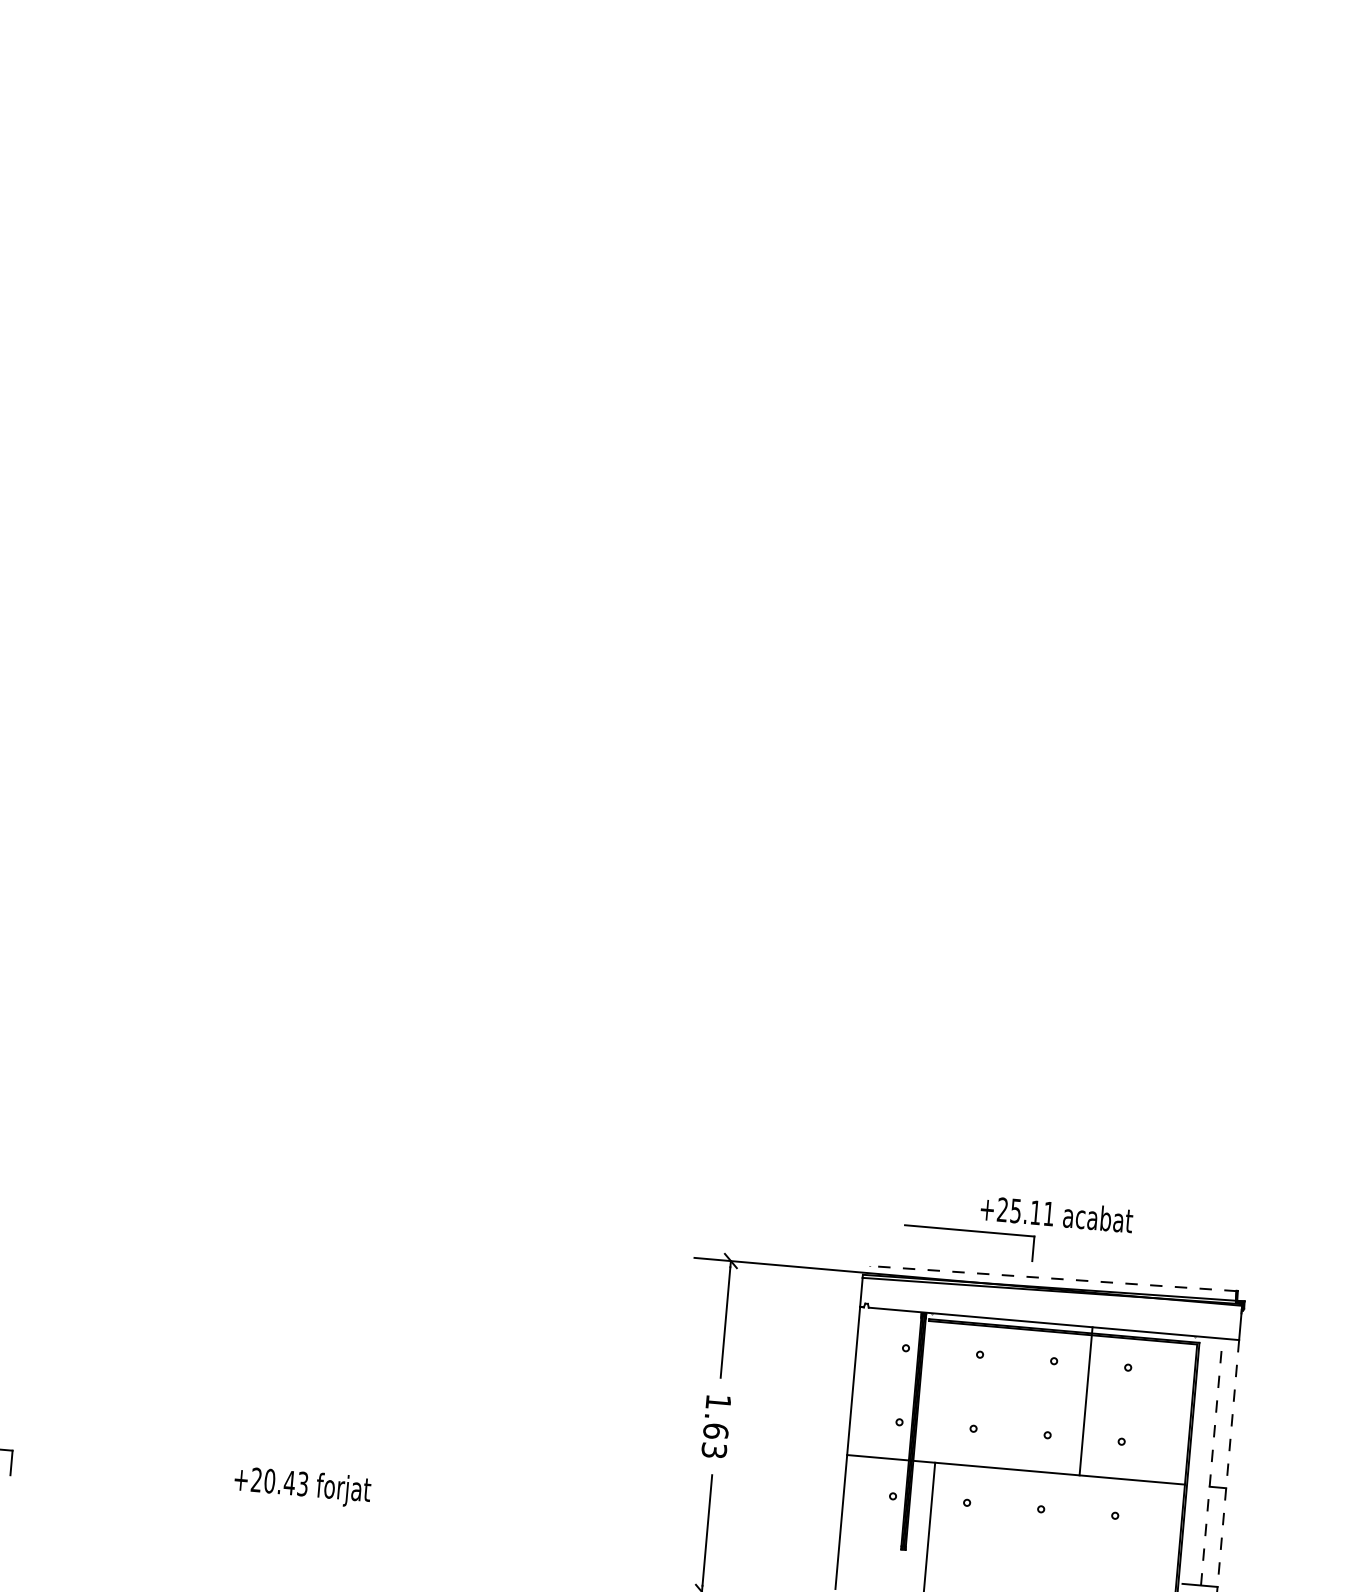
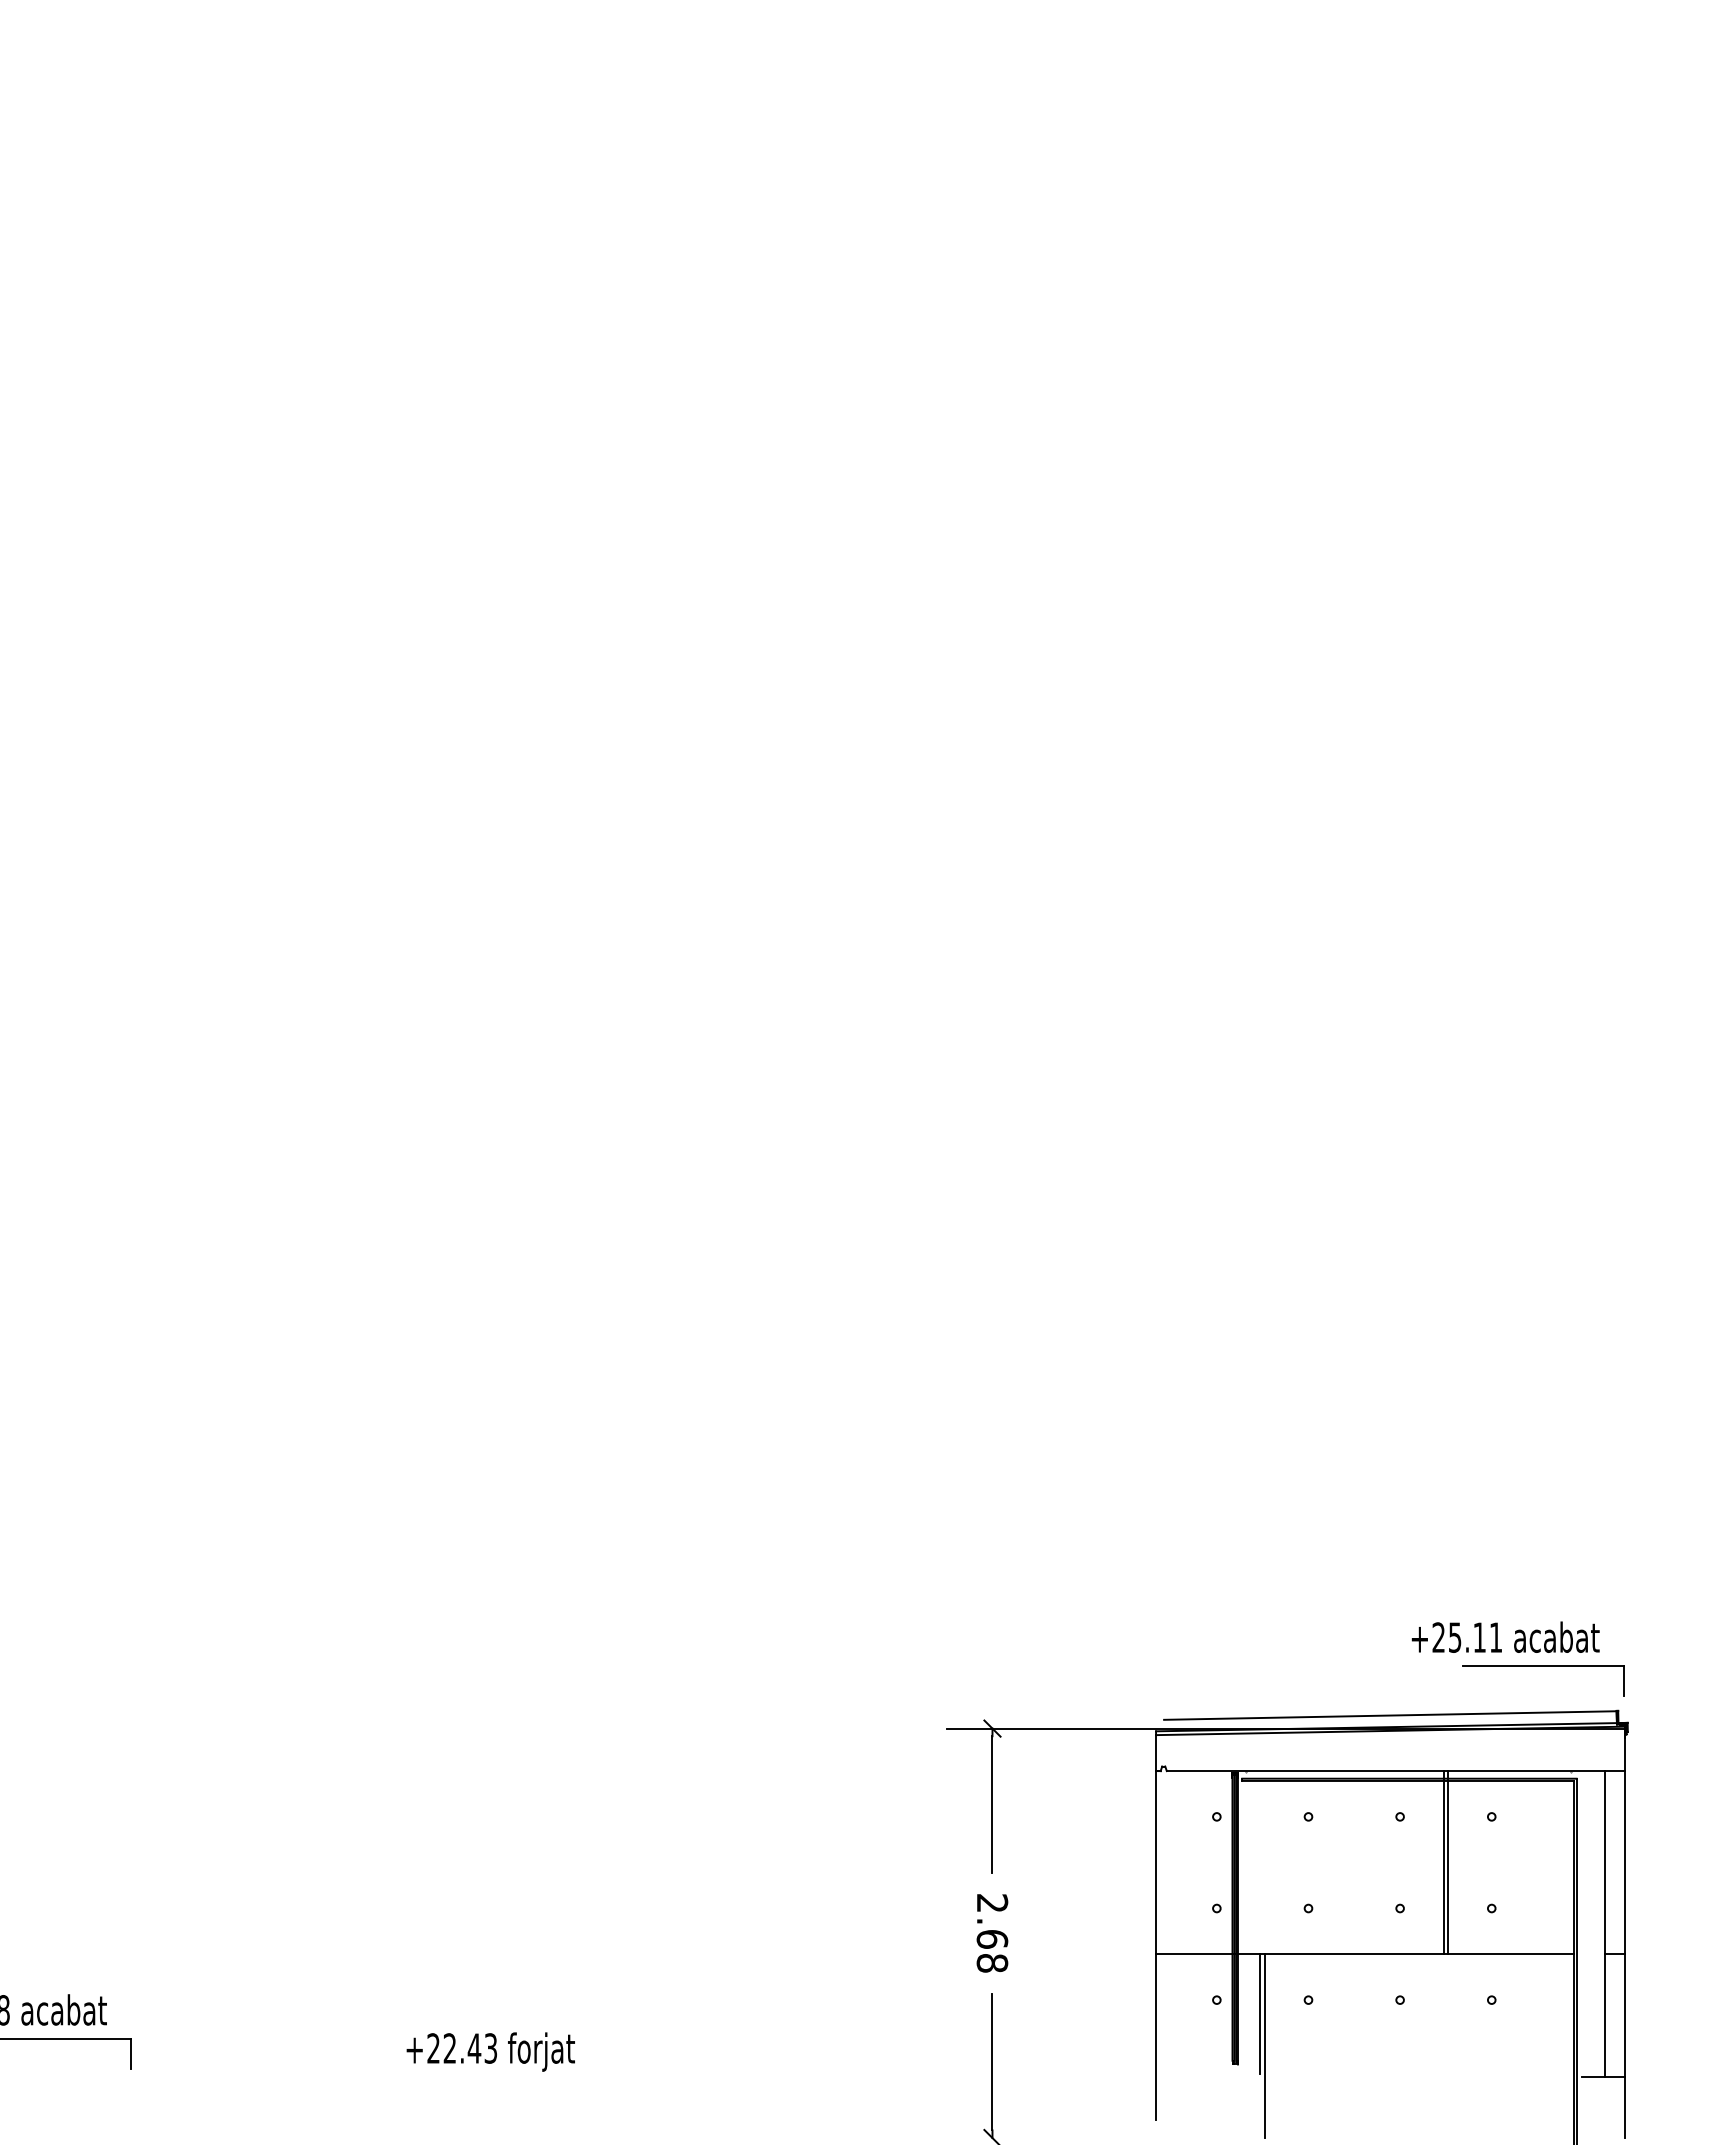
text: (1056, 1213) -> (1505, 1636), moved
part: (969, 1231) -> (1543, 1666), moved
line: (1052, 1278) -> (1389, 1715), dashed -> solid
line: (1090, 1401) -> (1448, 1862), added
text: (716, 1426) -> (992, 1933), 1.63 -> 2.68
line: (1211, 1461) -> (1604, 1923), dashed -> solid
line: (1228, 1463) -> (1625, 1923), dashed -> solid
text: (269, 1481) -> (449, 2048), +20.43 -> +22.43
line: (927, 1510) -> (1260, 2013), added

